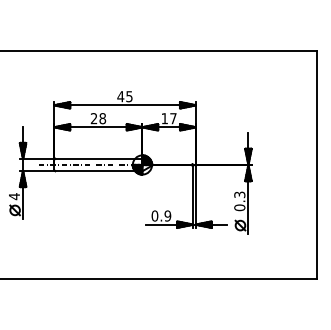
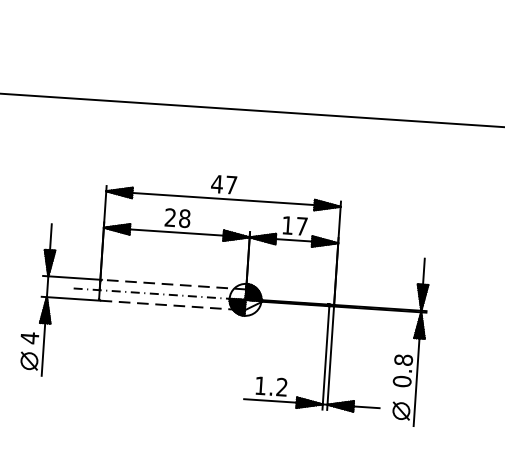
text: (129, 96) -> (231, 184), 45 -> 47
line: (98, 158) -> (173, 284), solid -> dashed
line: (98, 171) -> (171, 305), solid -> dashed
text: (239, 194) -> (403, 359), 0.3 -> 0.8
text: (161, 215) -> (271, 385), 0.9 -> 1.2

